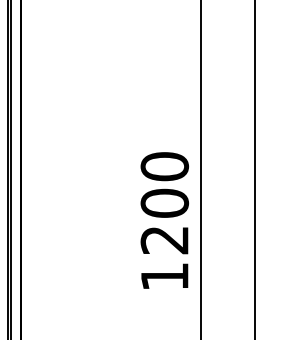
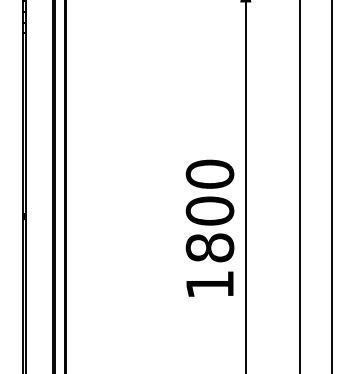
text: (164, 239) -> (209, 247), 1200 -> 1800

